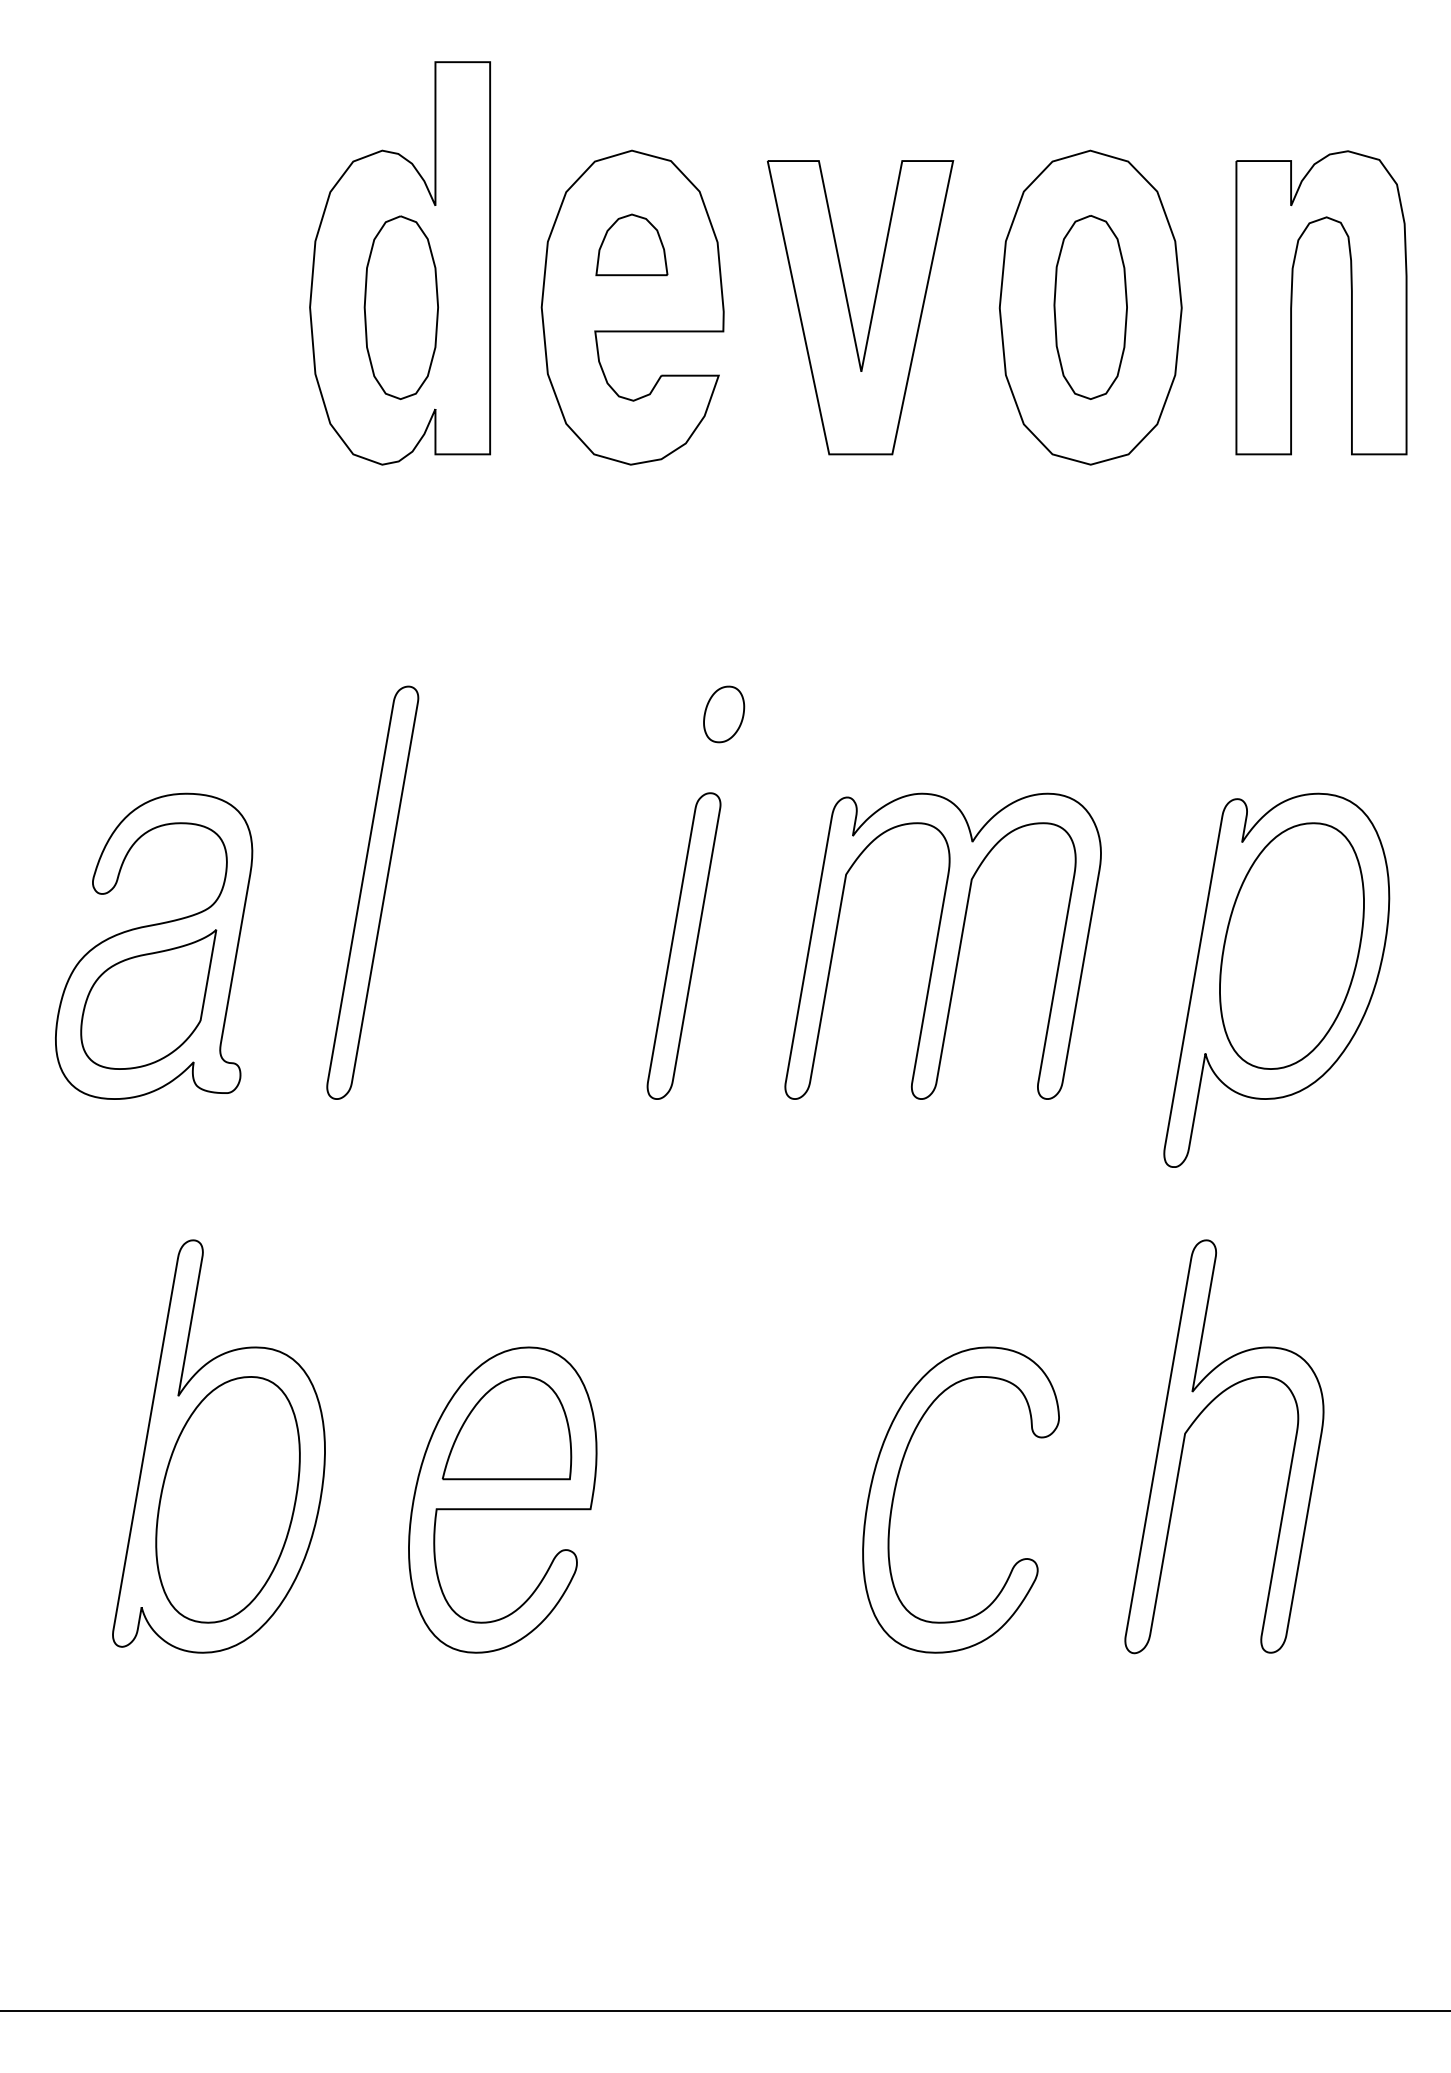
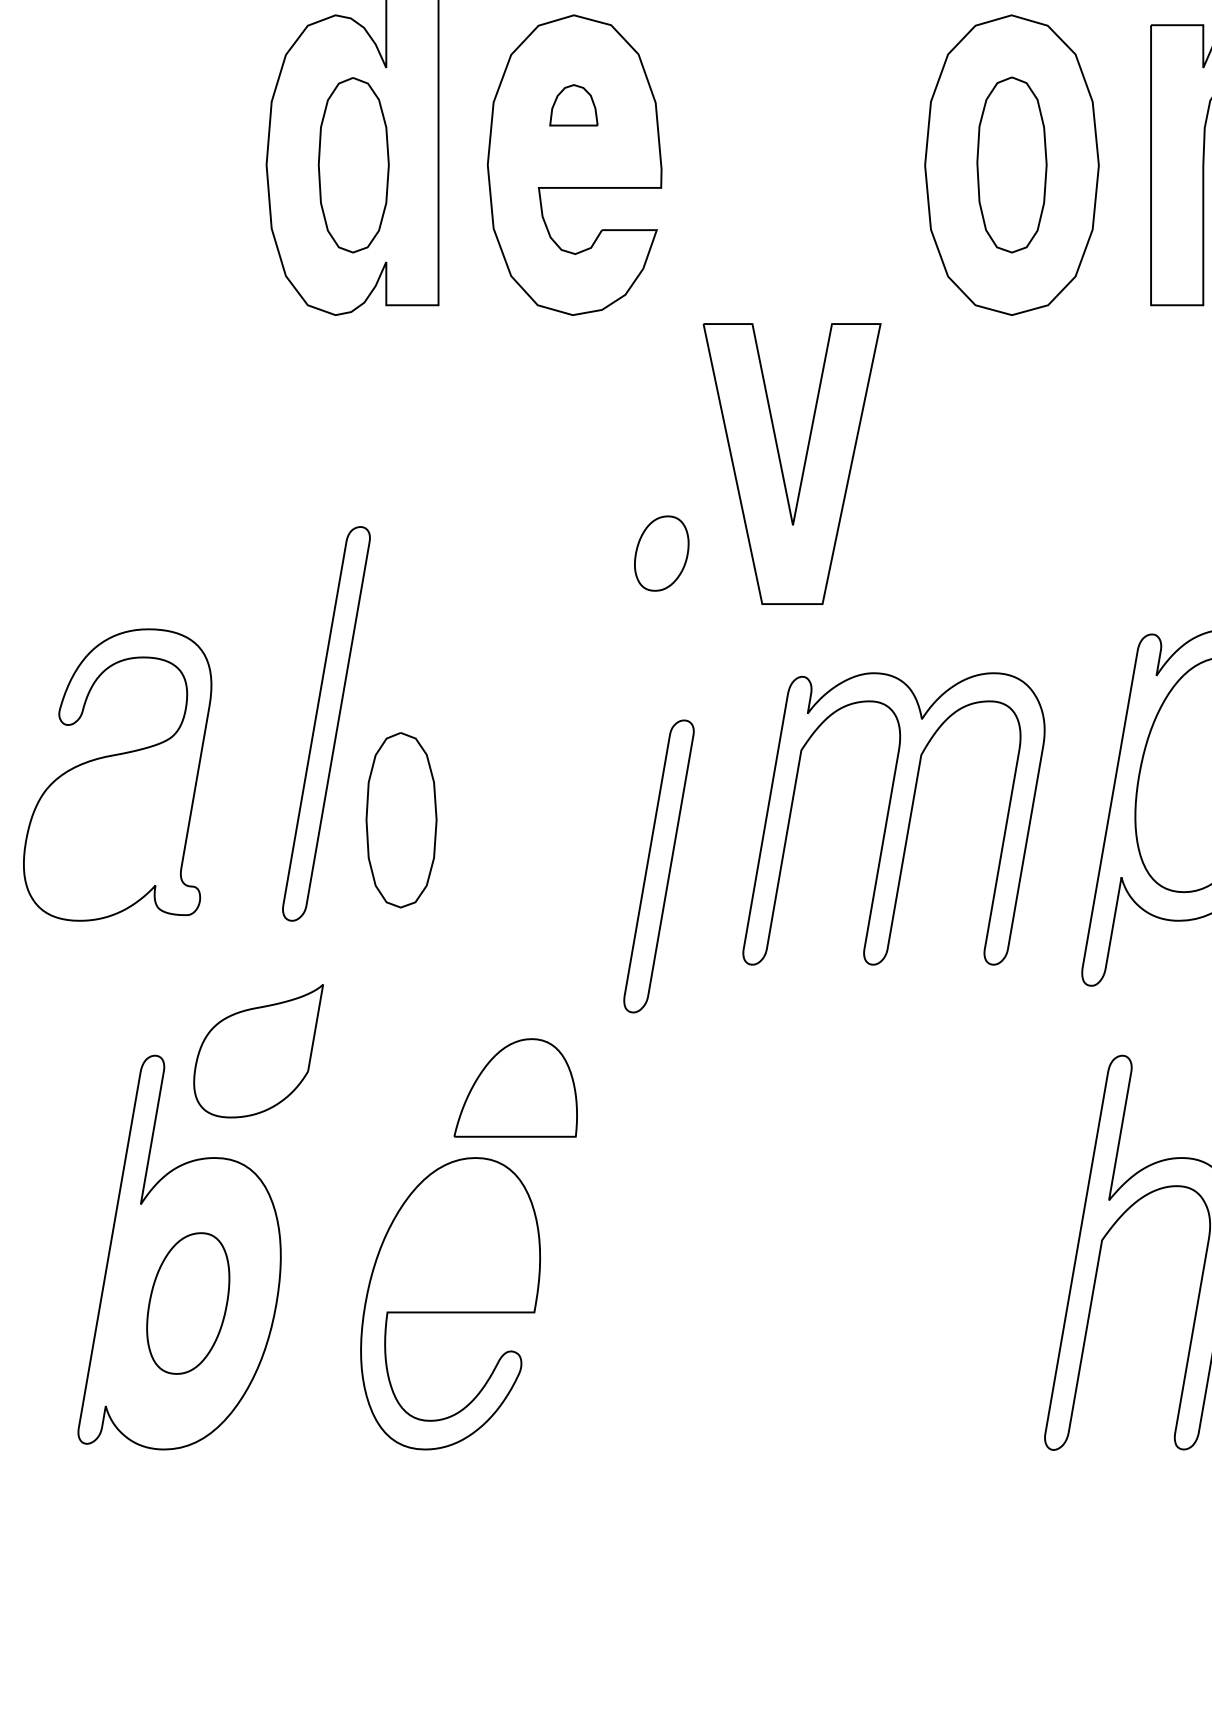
part: (631, 244) -> (573, 104), size x0.7
part: (850, 311) -> (782, 467), moved
part: (724, 714) -> (662, 553), size x1.4
part: (683, 945) -> (658, 865), moved
part: (942, 945) -> (893, 818), moved
part: (450, 993) -> (400, 820), added
part: (148, 999) -> (258, 1051), moved
part: (506, 1428) -> (515, 1088), moved
part: (897, 1483) -> (827, 1287), removed
part: (227, 1499) -> (187, 1303), size x0.6

